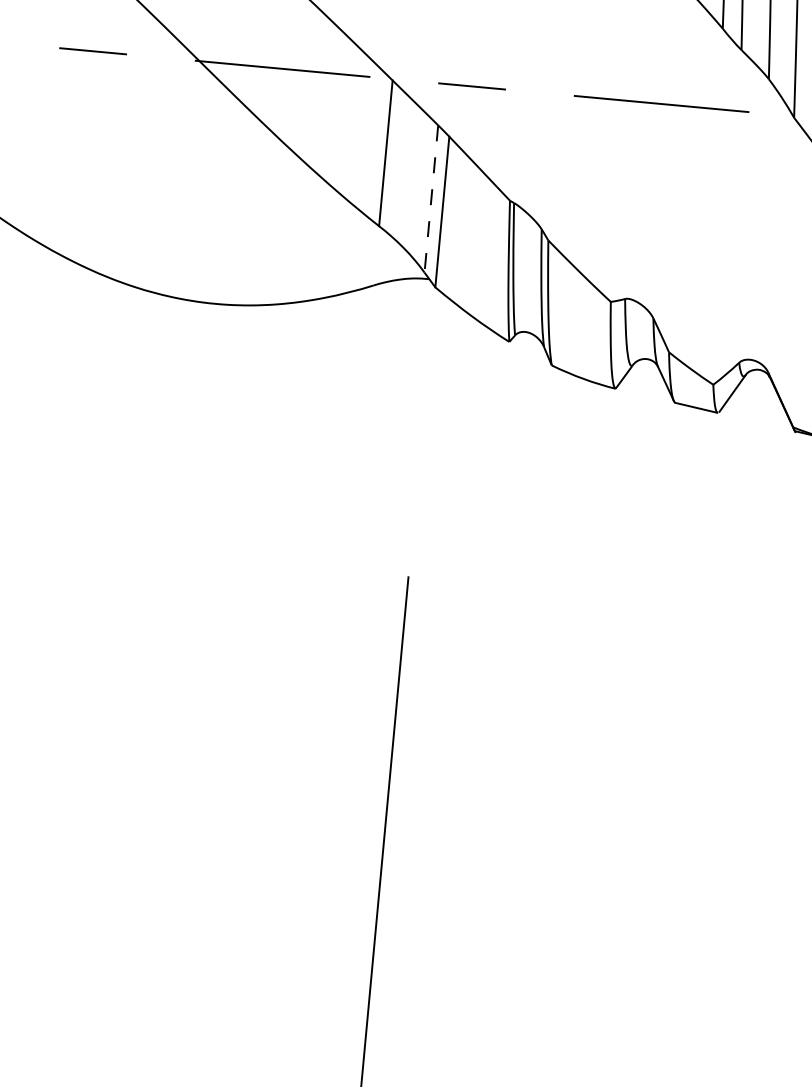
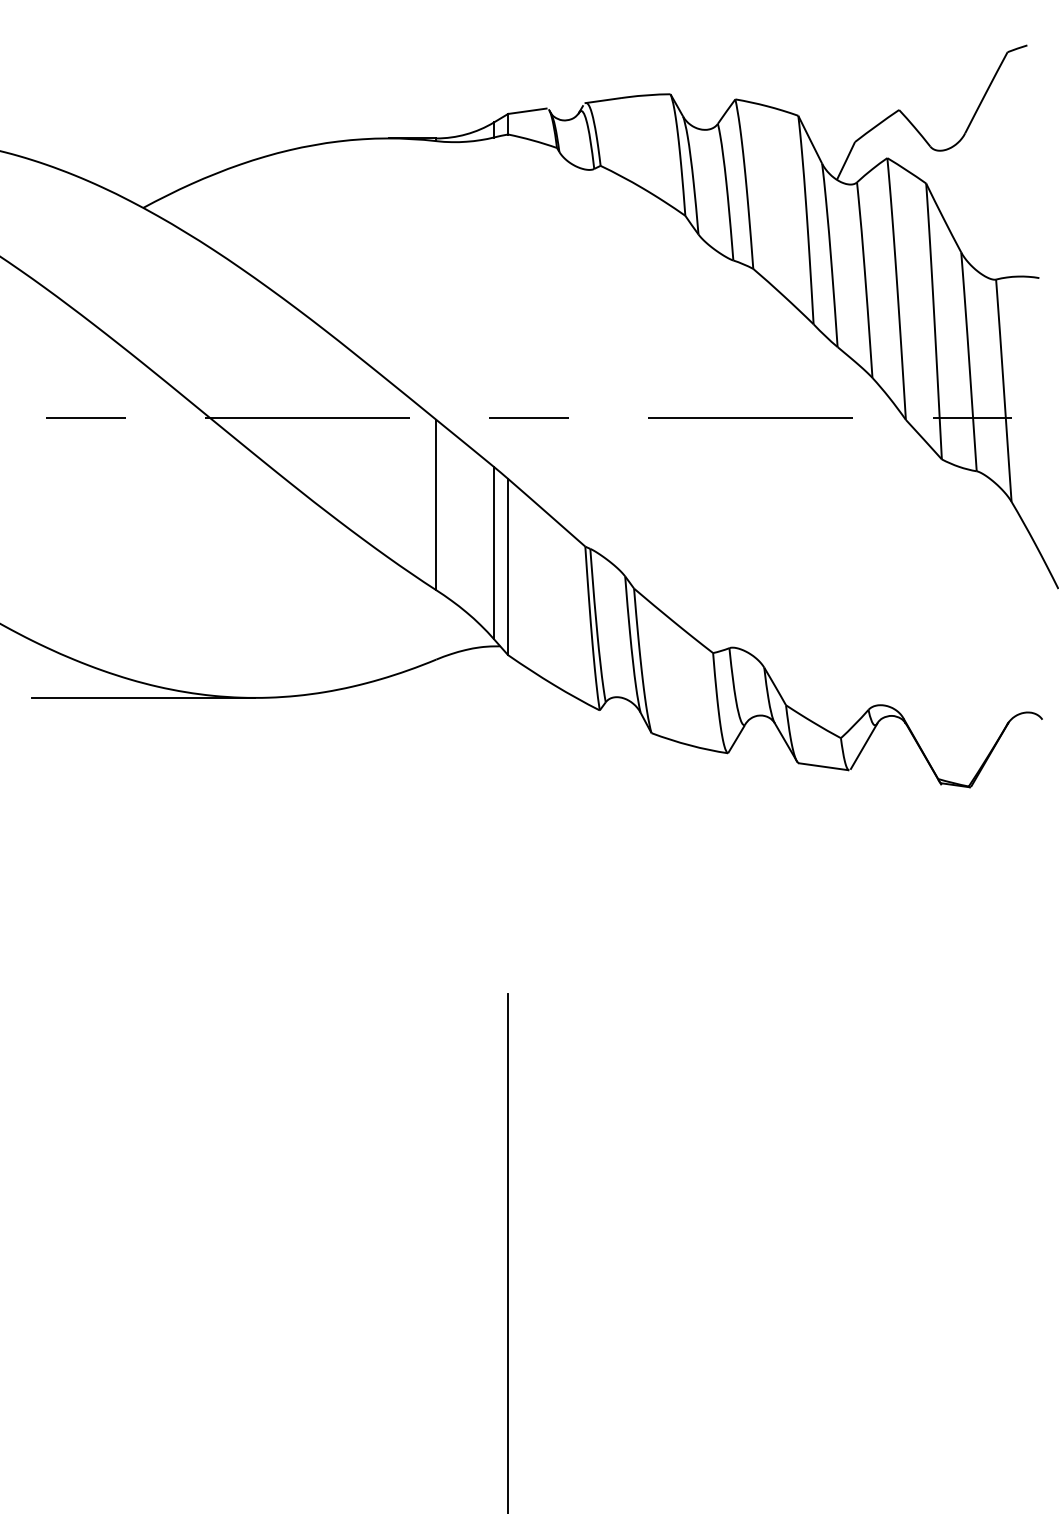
line: (431, 199) -> (494, 553), dashed -> solid
line: (120, 294) -> (143, 697), added

